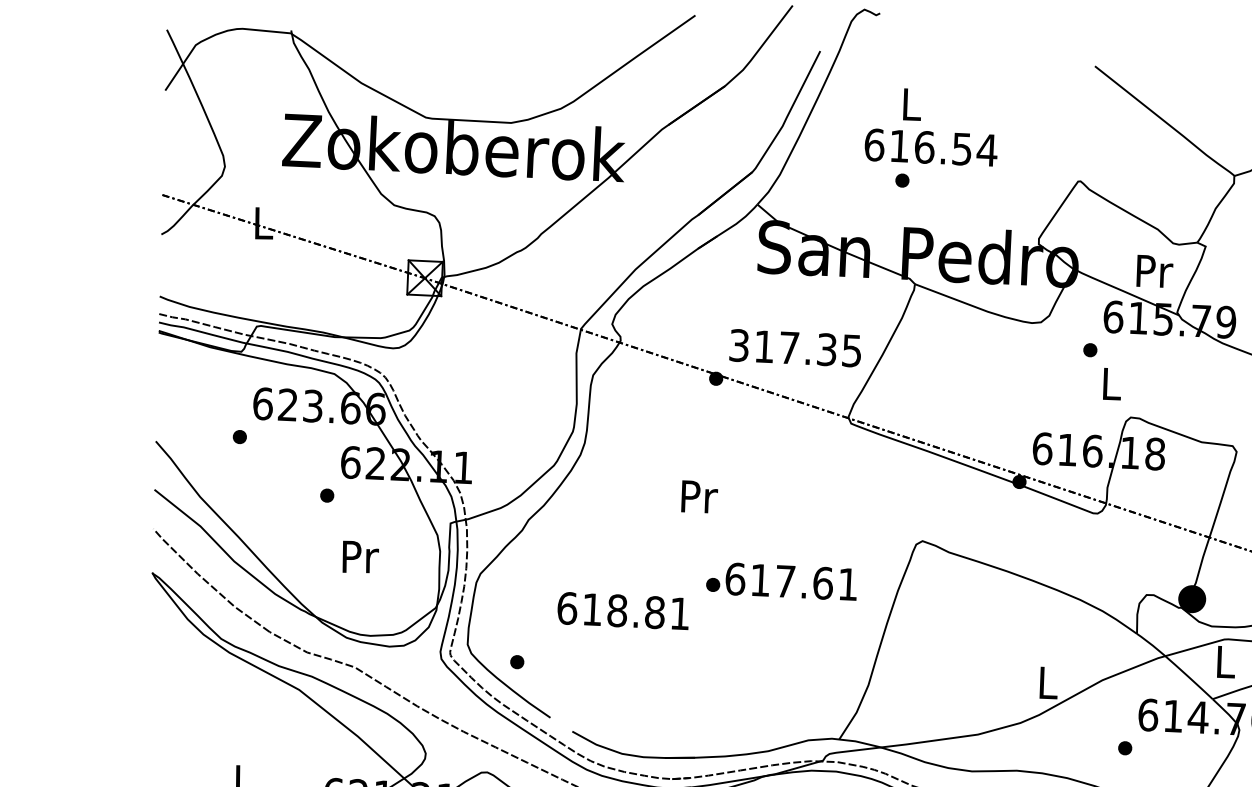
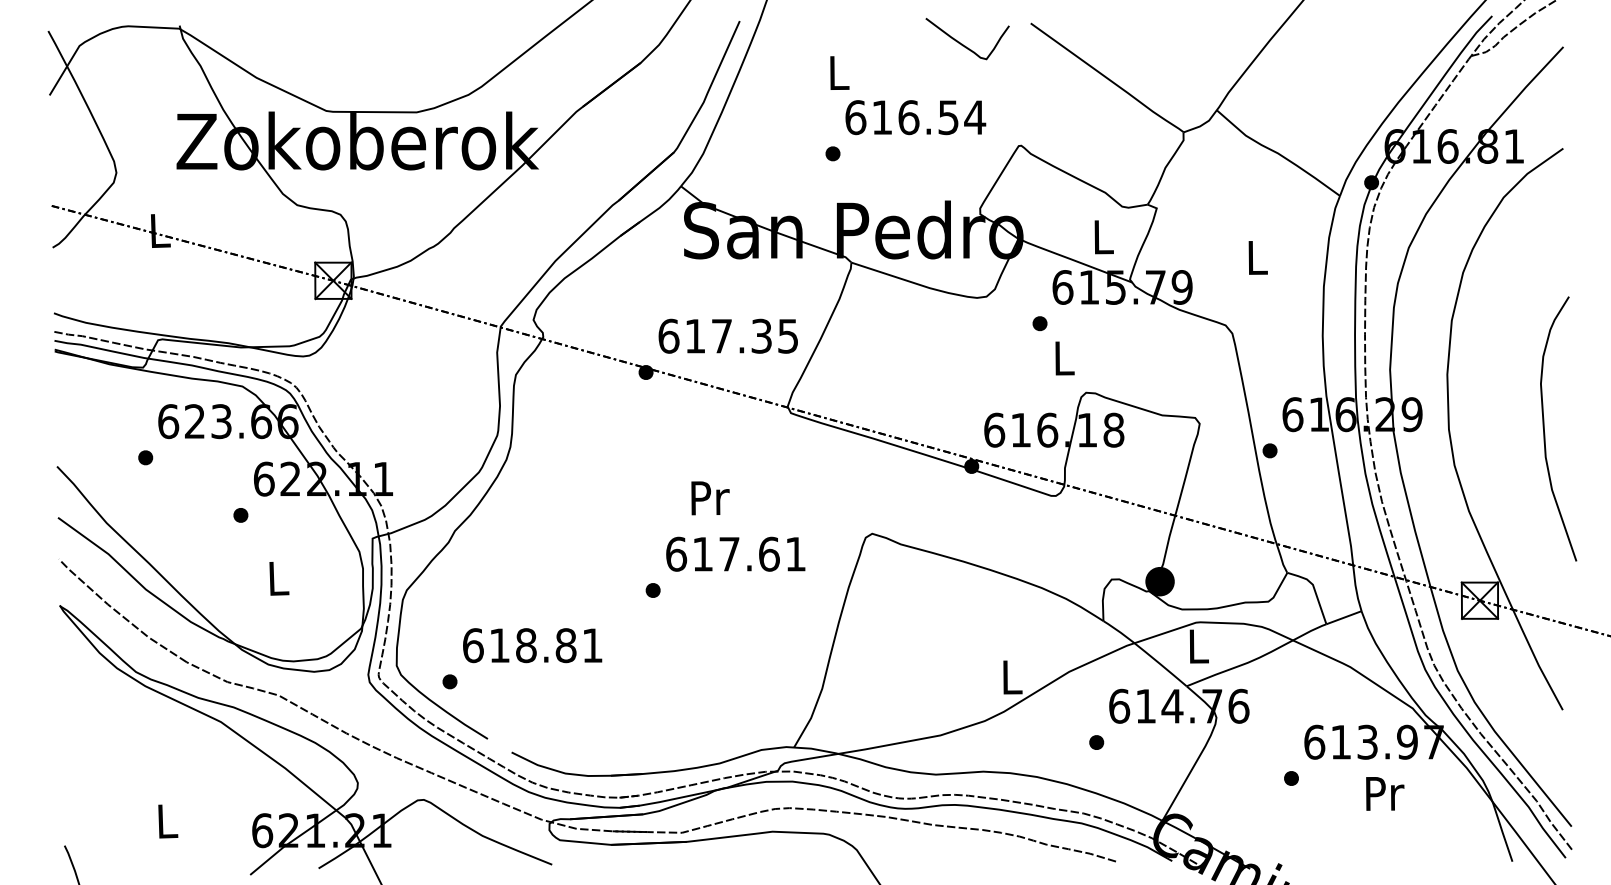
curve: (1032, 84) -> (965, 45), added
text: (930, 147) -> (915, 117), moved
text: (1155, 271) -> (1104, 237), Pr -> L
text: (738, 344) -> (668, 335), 317.35 -> 617.35
text: (699, 497) -> (710, 498), moved
text: (360, 556) -> (279, 578), Pr -> L
text: (791, 581) -> (735, 553), moved
text: (623, 610) -> (532, 645), moved

